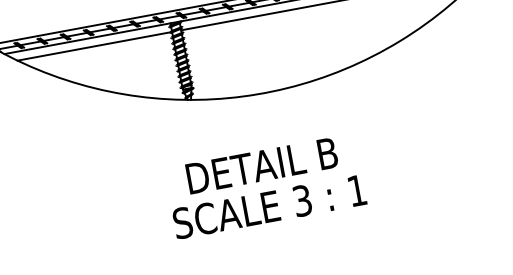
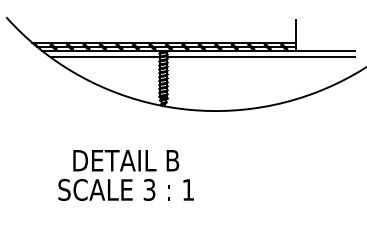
text: (264, 186) -> (125, 175), moved

